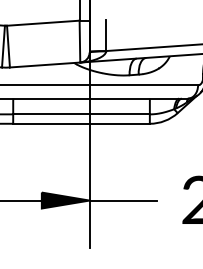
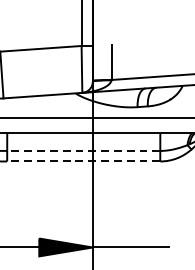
line: (81, 114) -> (83, 151), solid -> dashed
line: (81, 123) -> (83, 161), solid -> dashed

